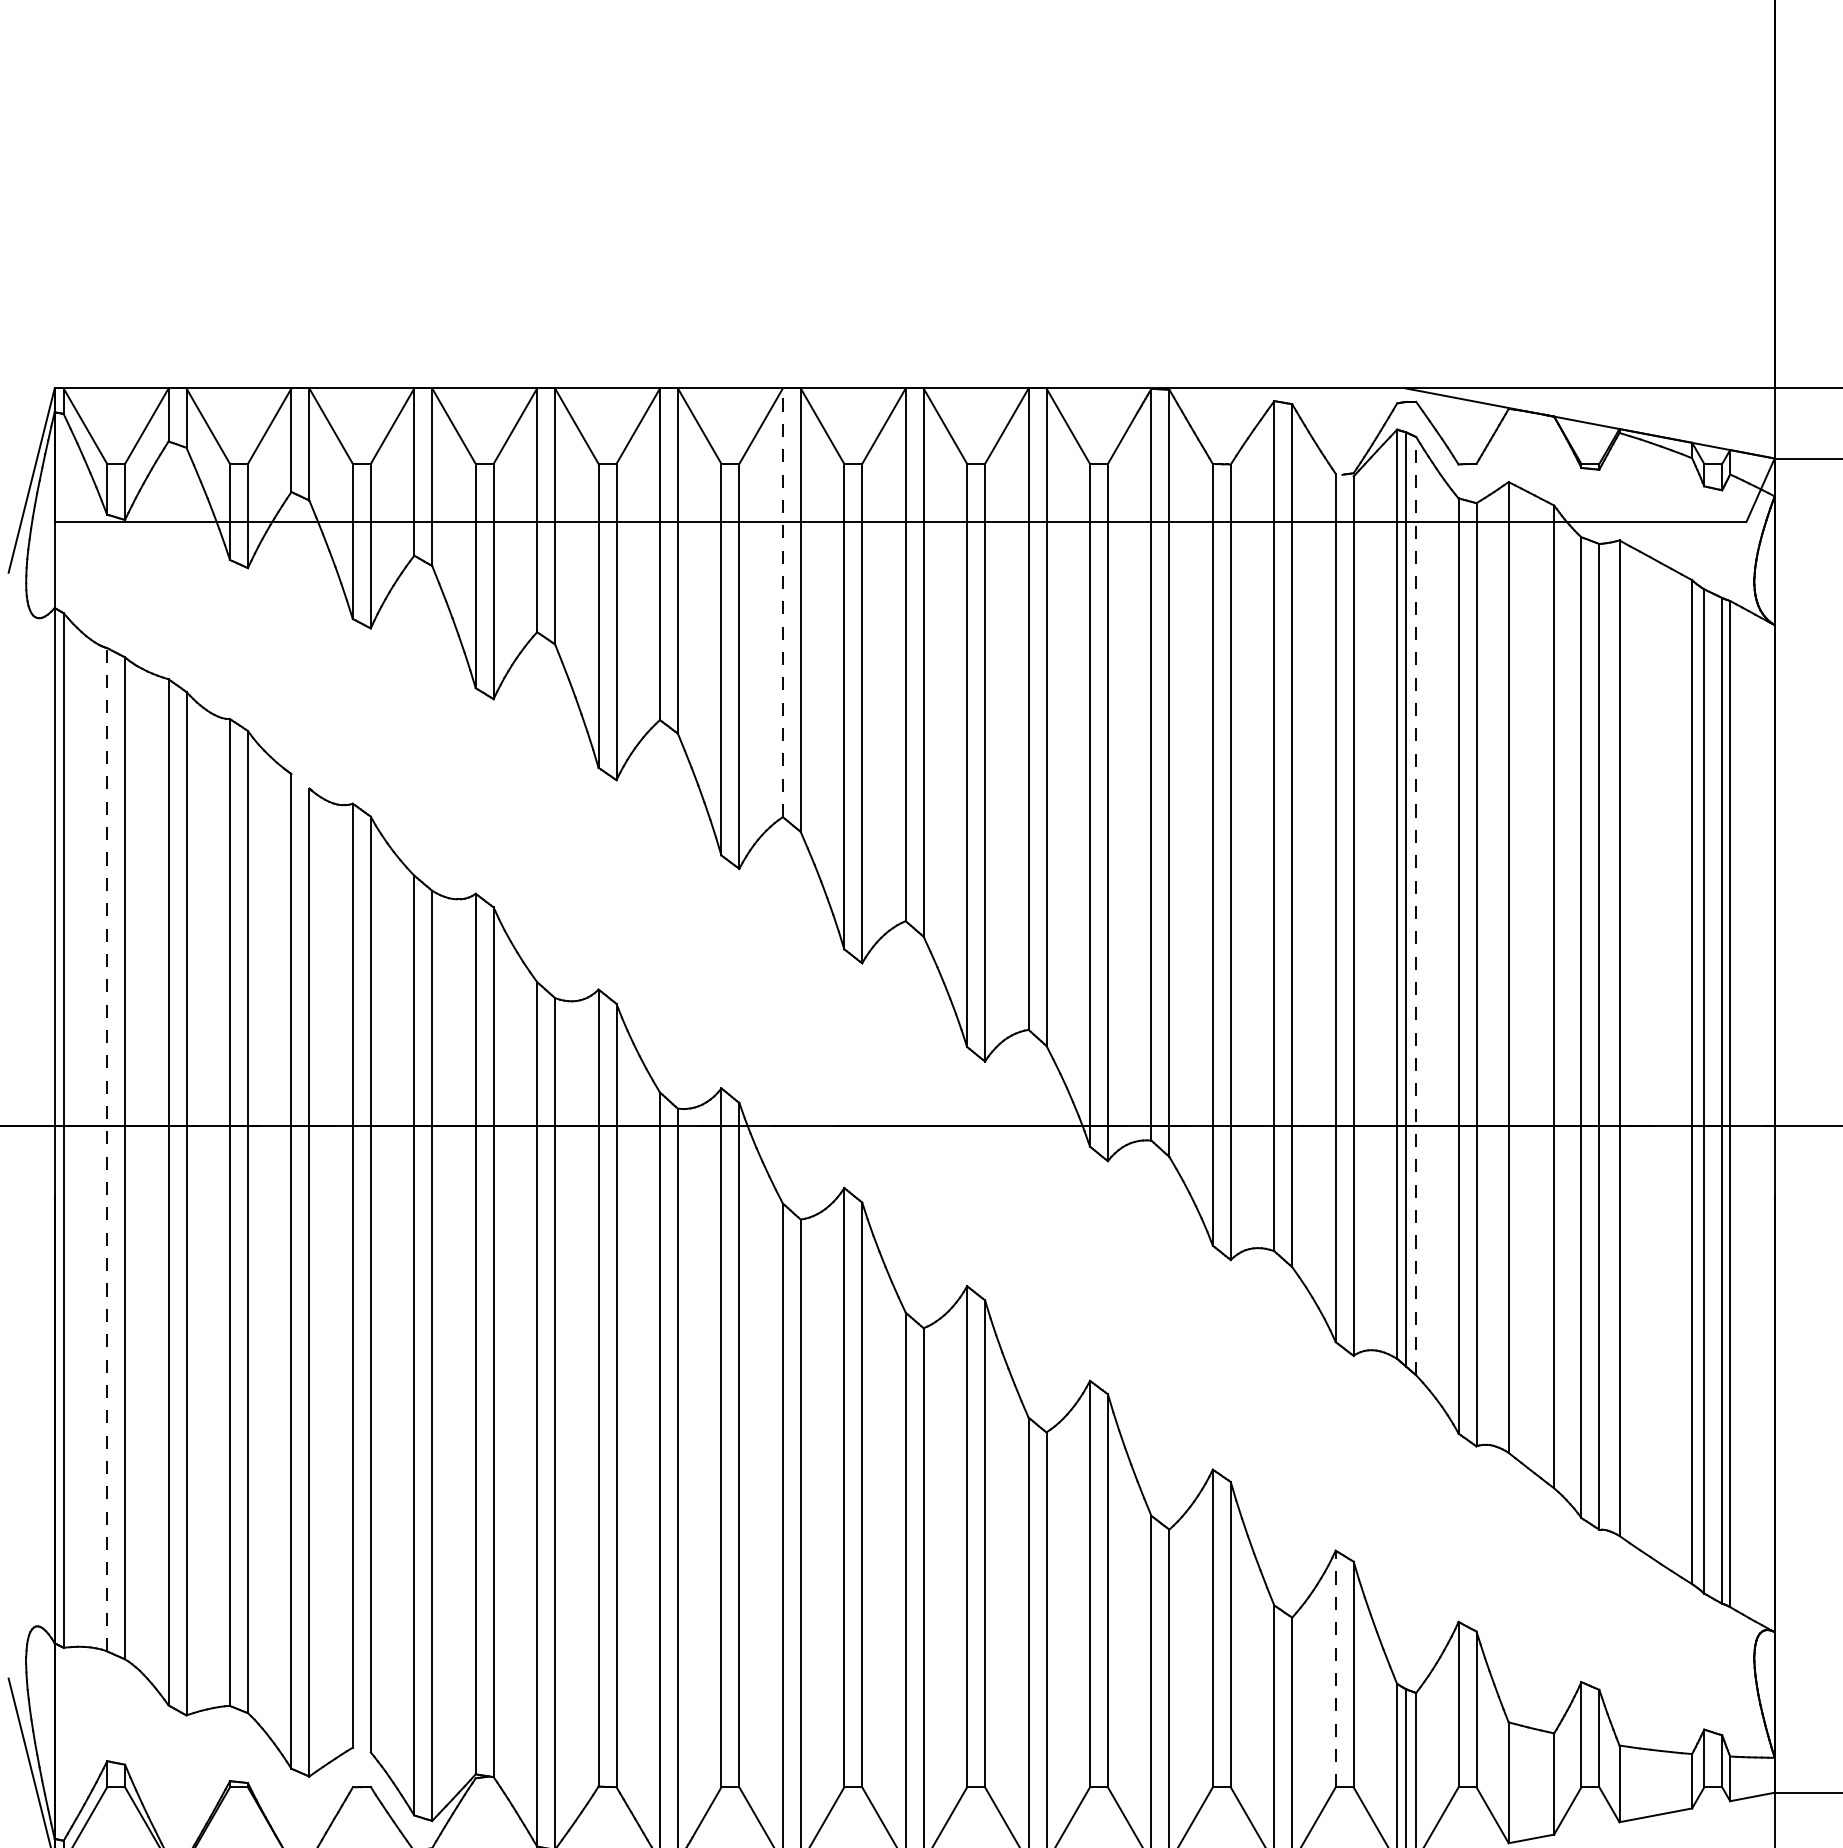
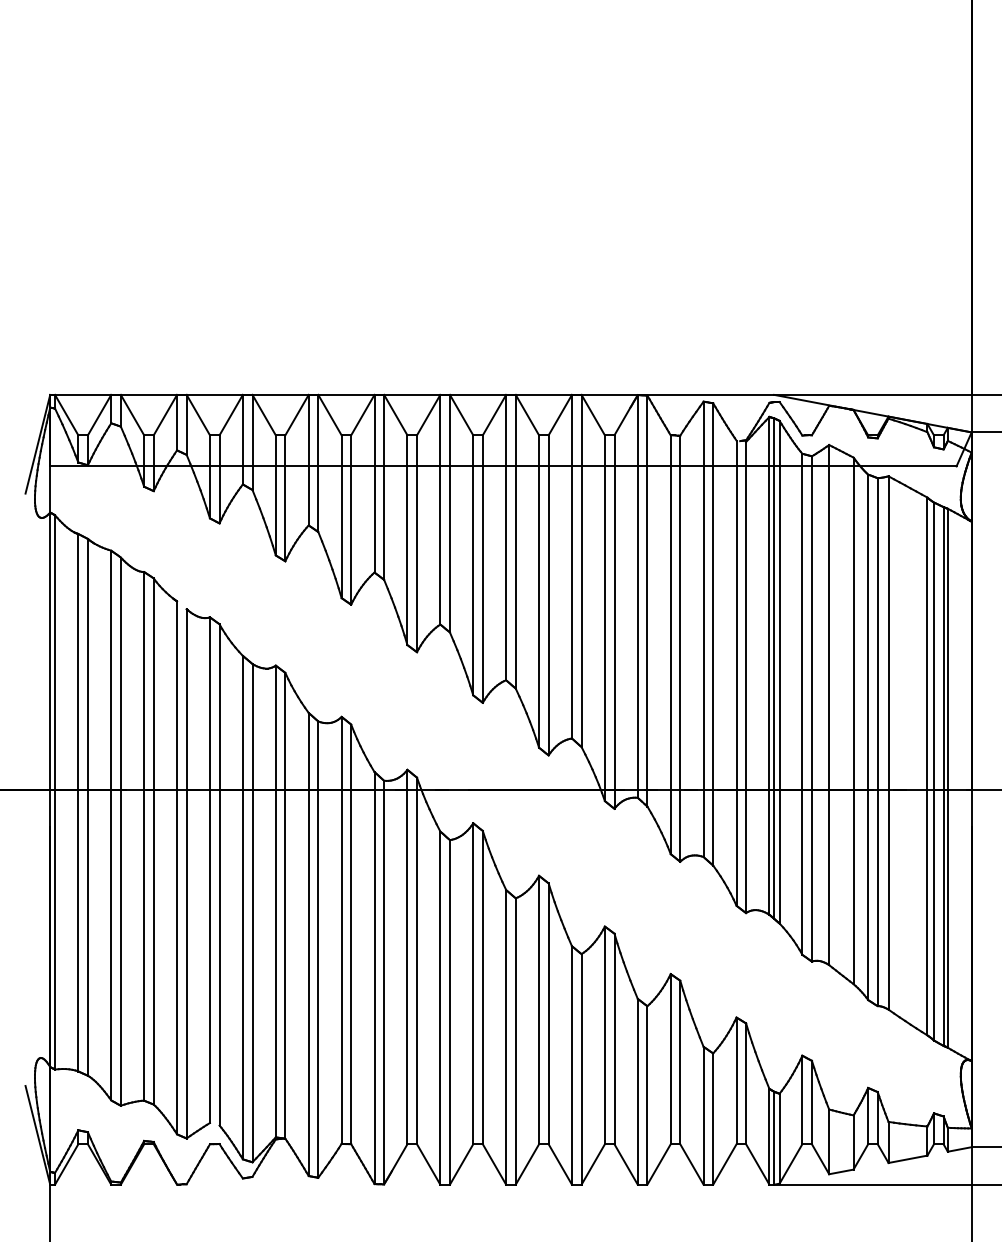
line: (783, 602) -> (440, 509), dashed -> solid
line: (1415, 904) -> (779, 671), dashed -> solid
line: (107, 1149) -> (78, 802), dashed -> solid
line: (1335, 1668) -> (736, 1080), dashed -> solid

